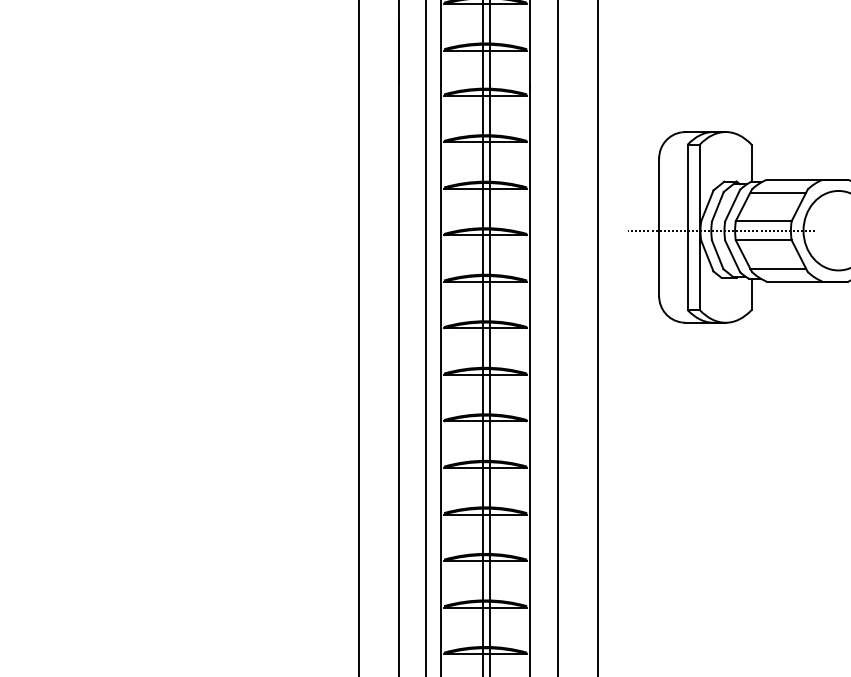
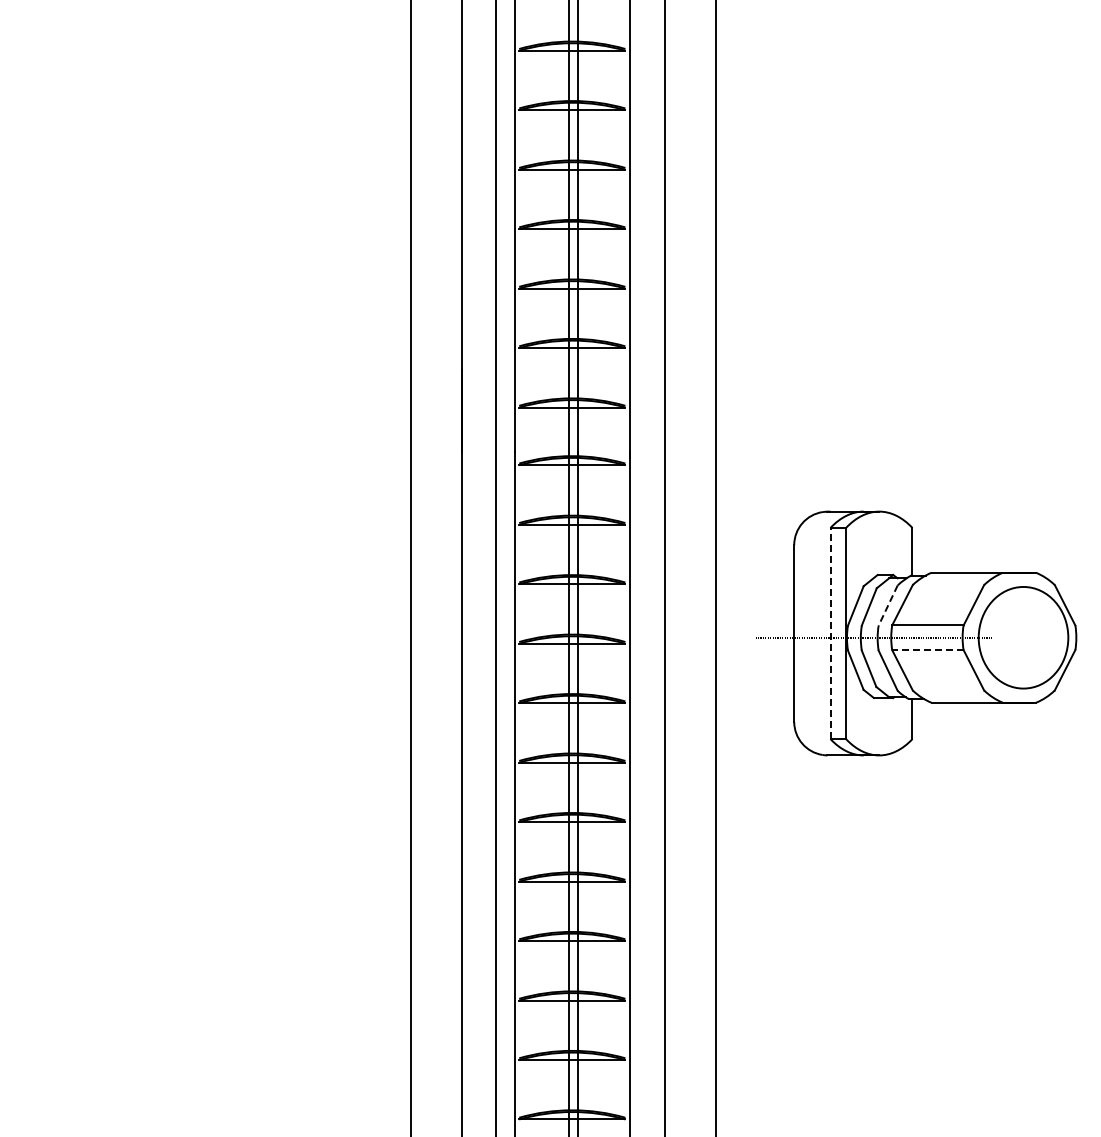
line: (778, 192) -> (946, 589), removed
line: (732, 206) -> (887, 606), solid -> dashed
line: (687, 227) -> (830, 633), solid -> dashed
line: (763, 240) -> (927, 650), solid -> dashed
line: (778, 268) -> (946, 686), removed

